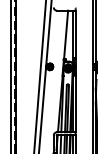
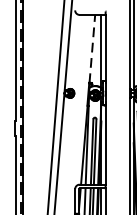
line: (66, 34) -> (92, 48), solid -> dashed

